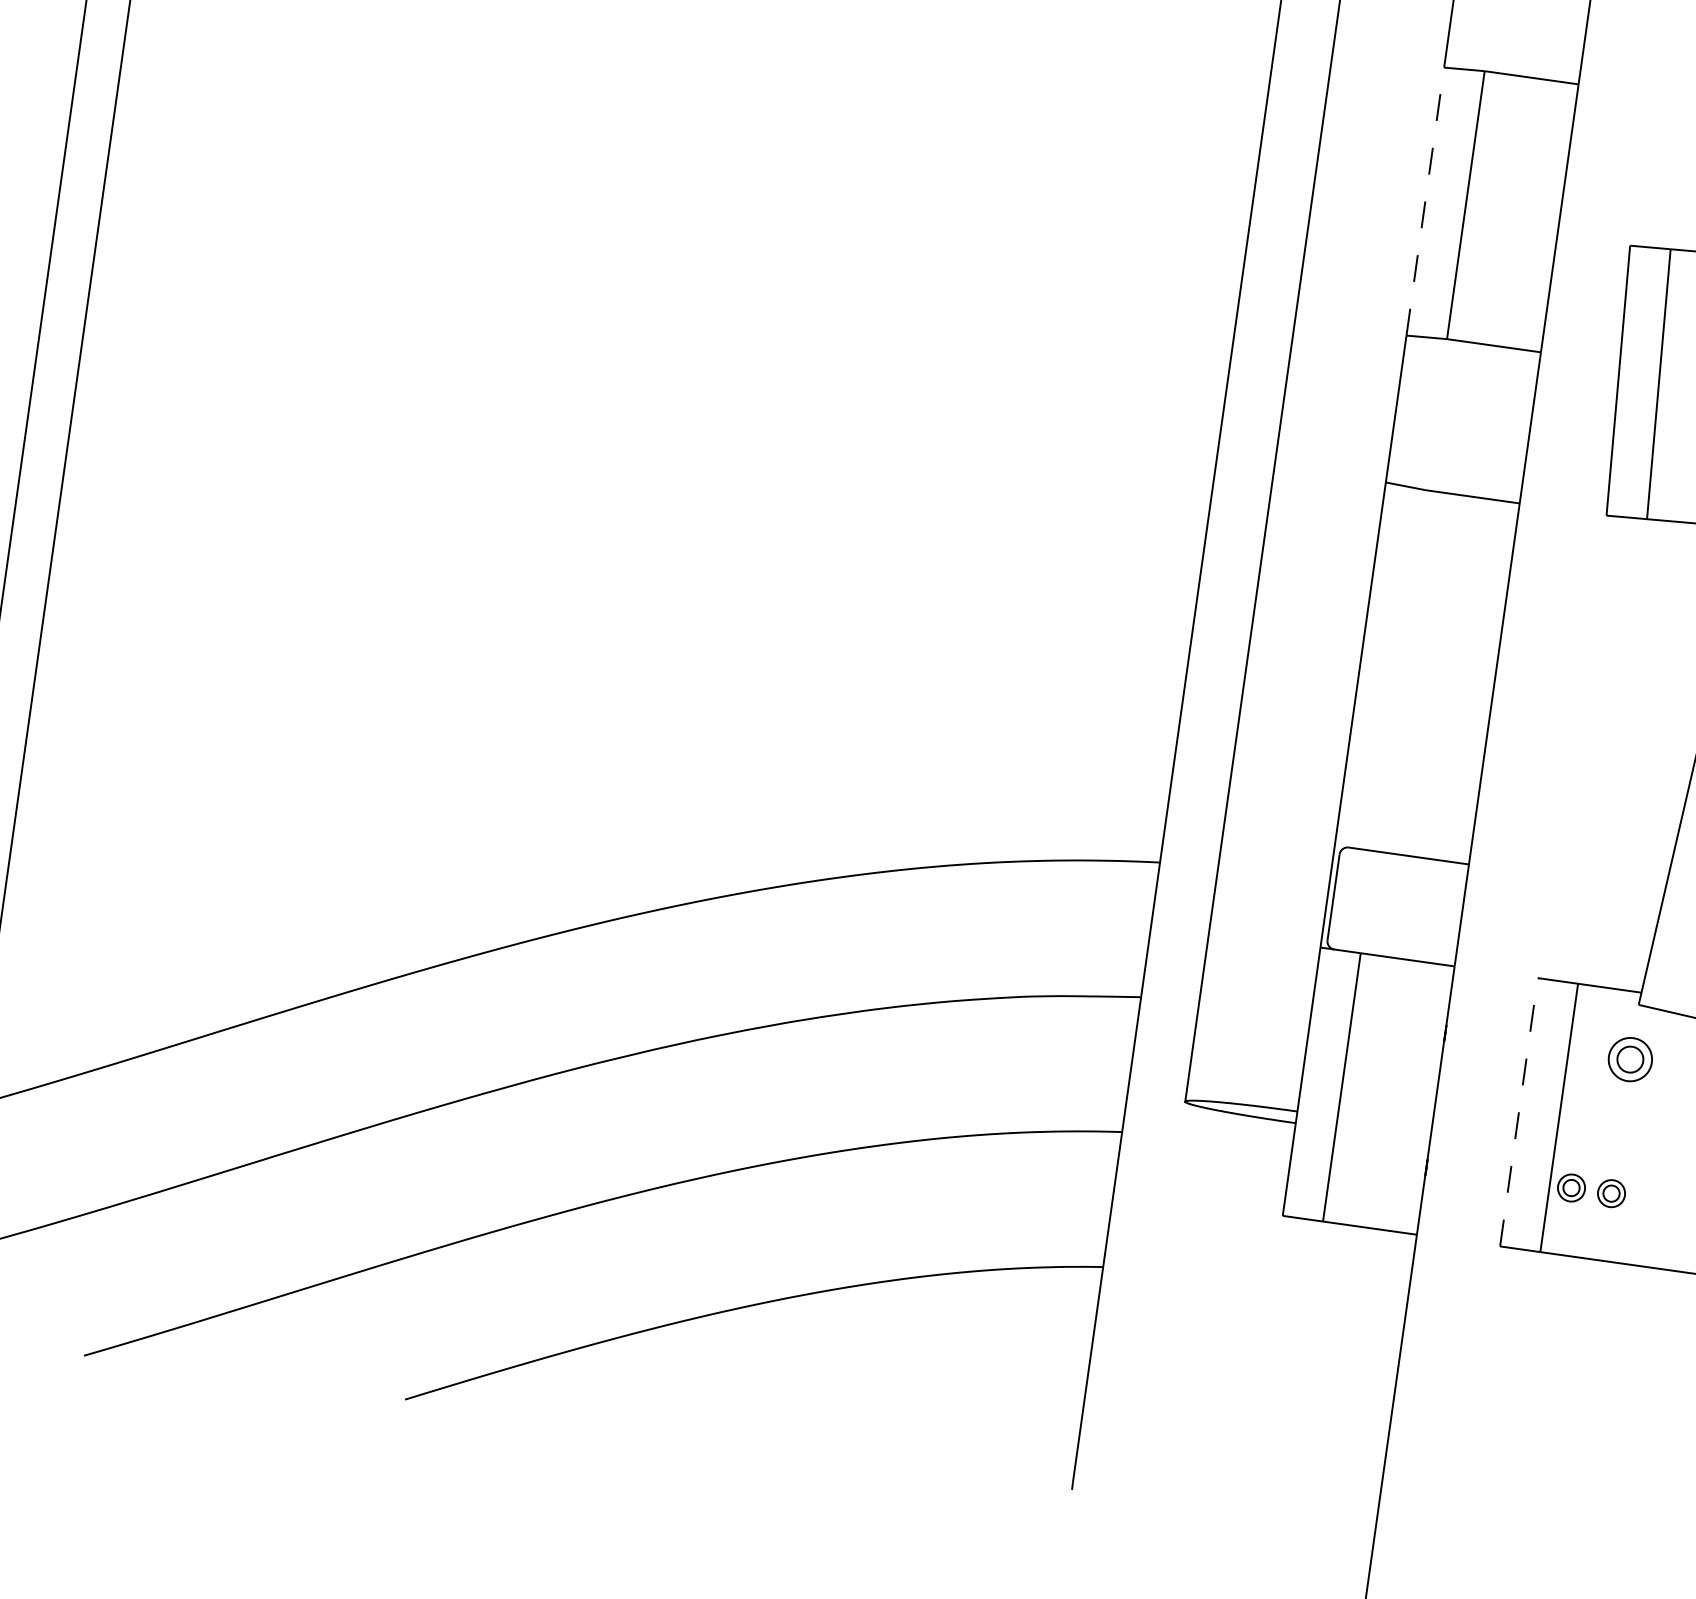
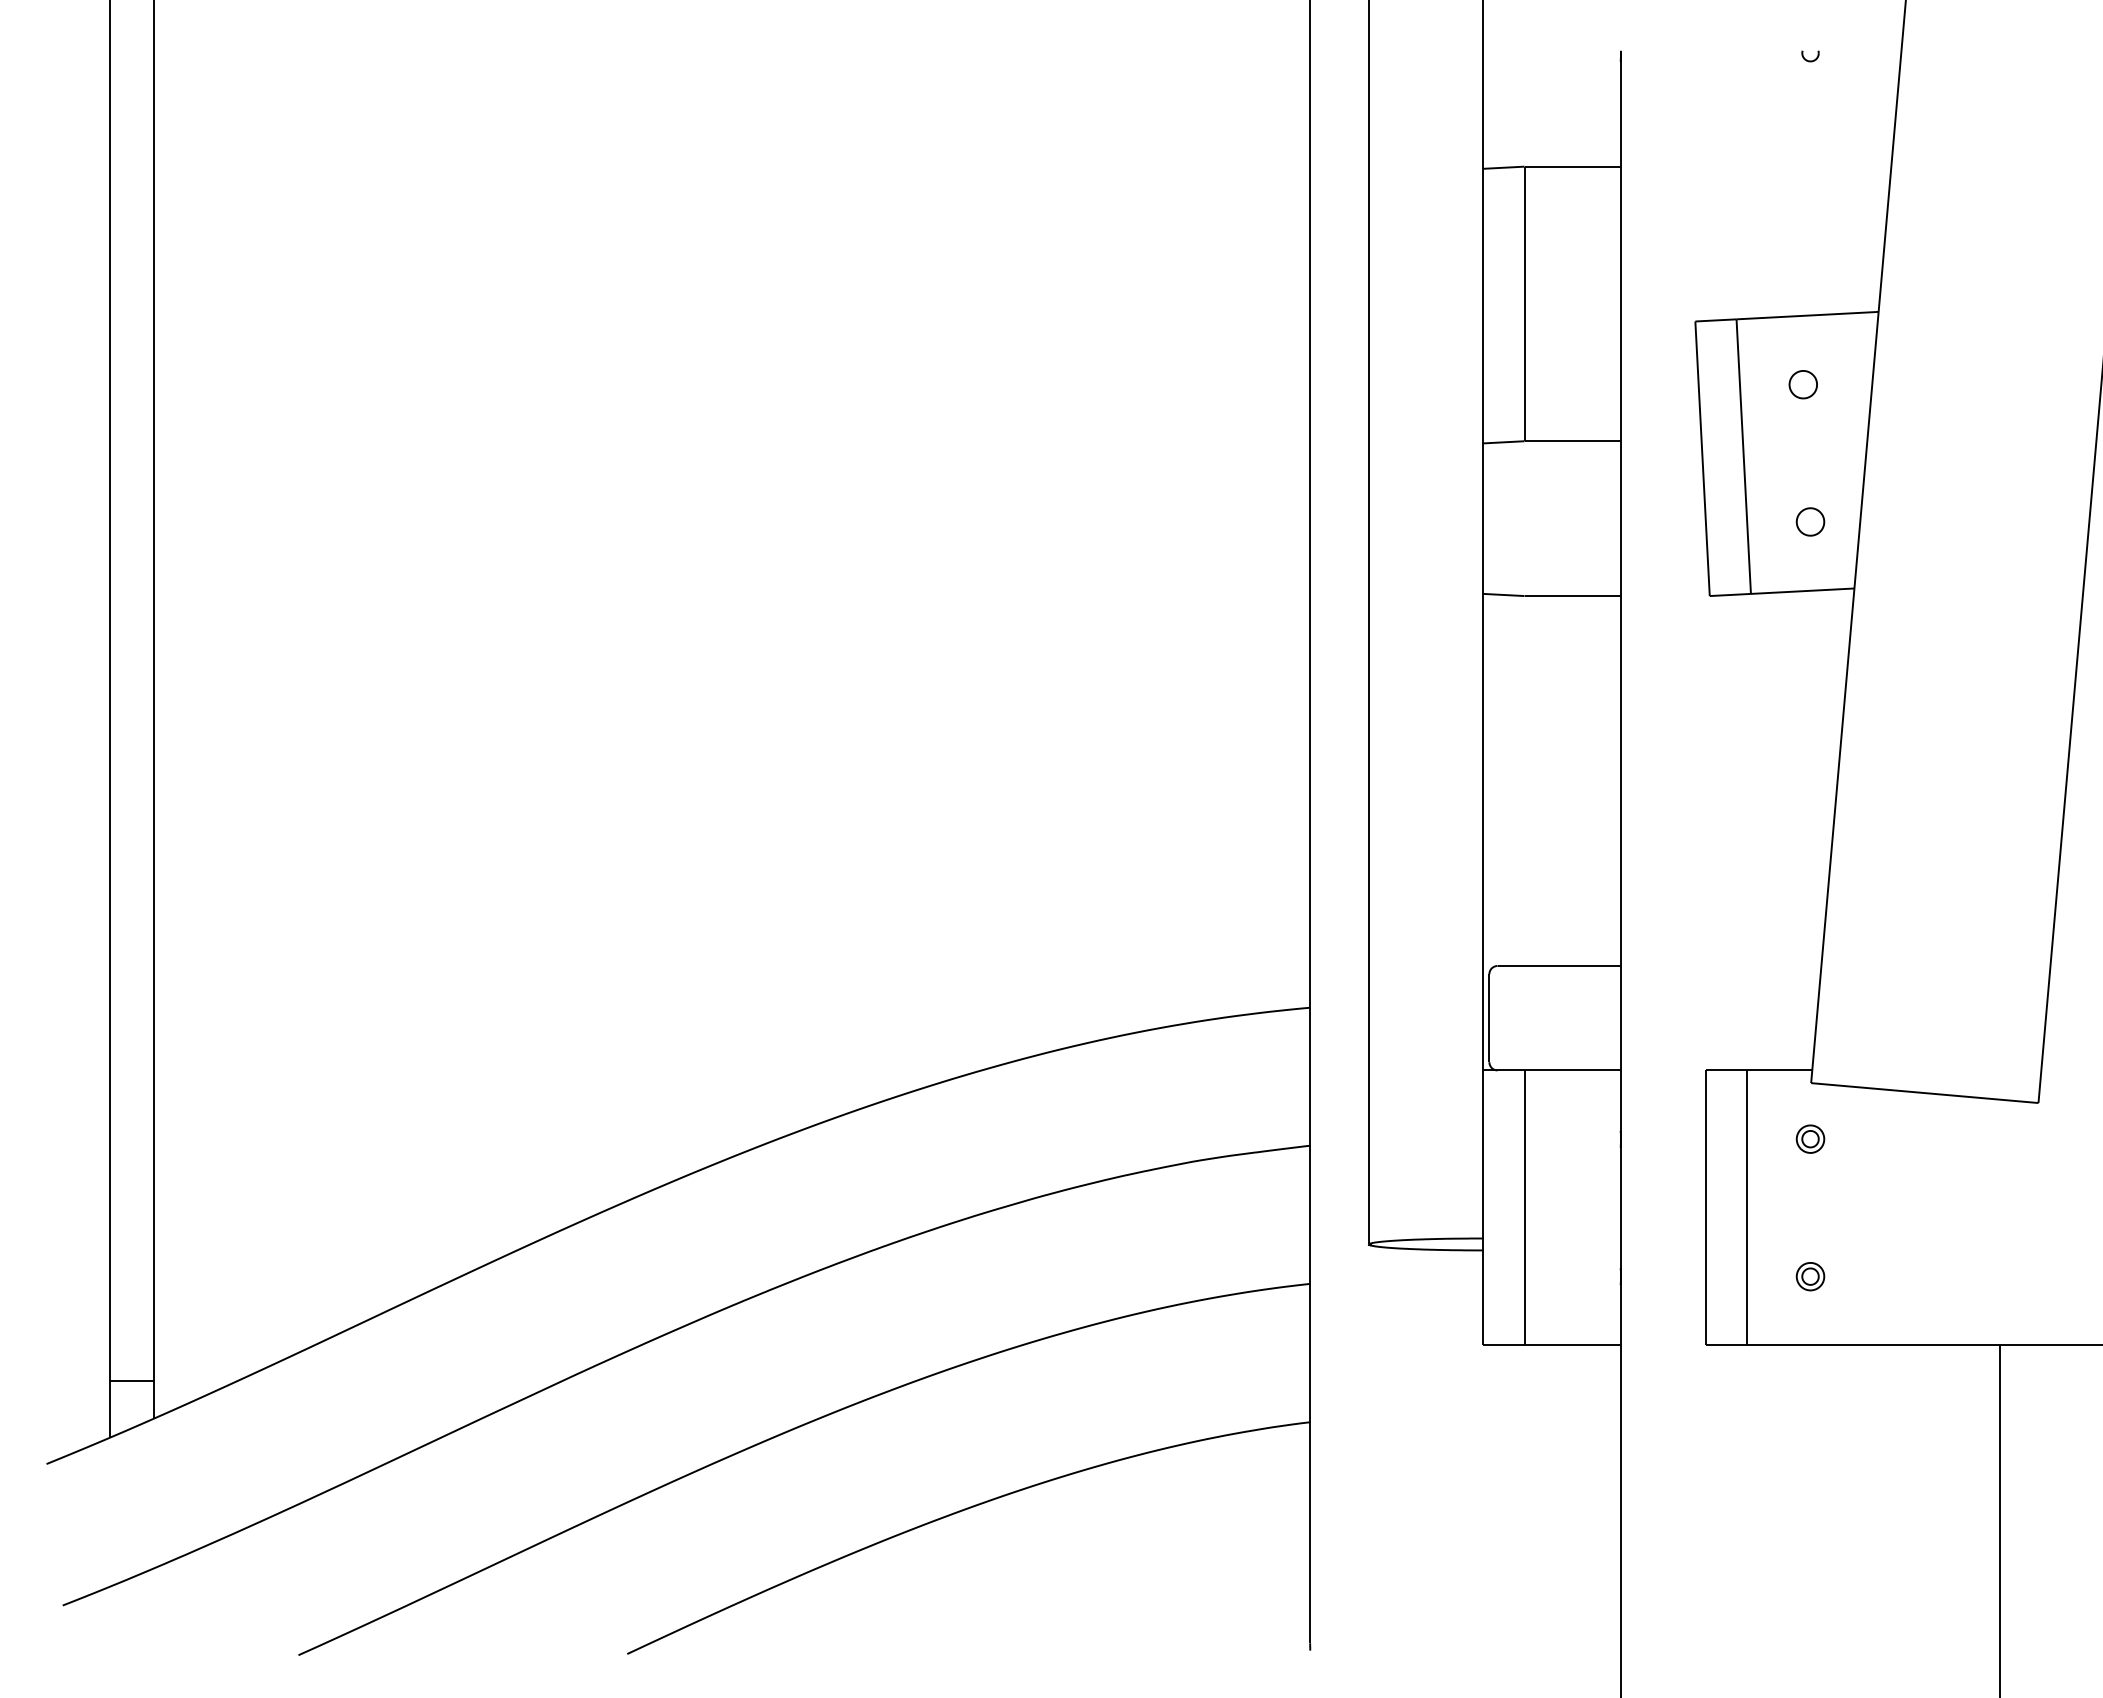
line: (1425, 201) -> (1483, 305), dashed -> solid
part: (1630, 1058) -> (1810, 1138), size x0.62
line: (1519, 1111) -> (1706, 1207), dashed -> solid
part: (1571, 1187) -> (1769, 1276), removed

